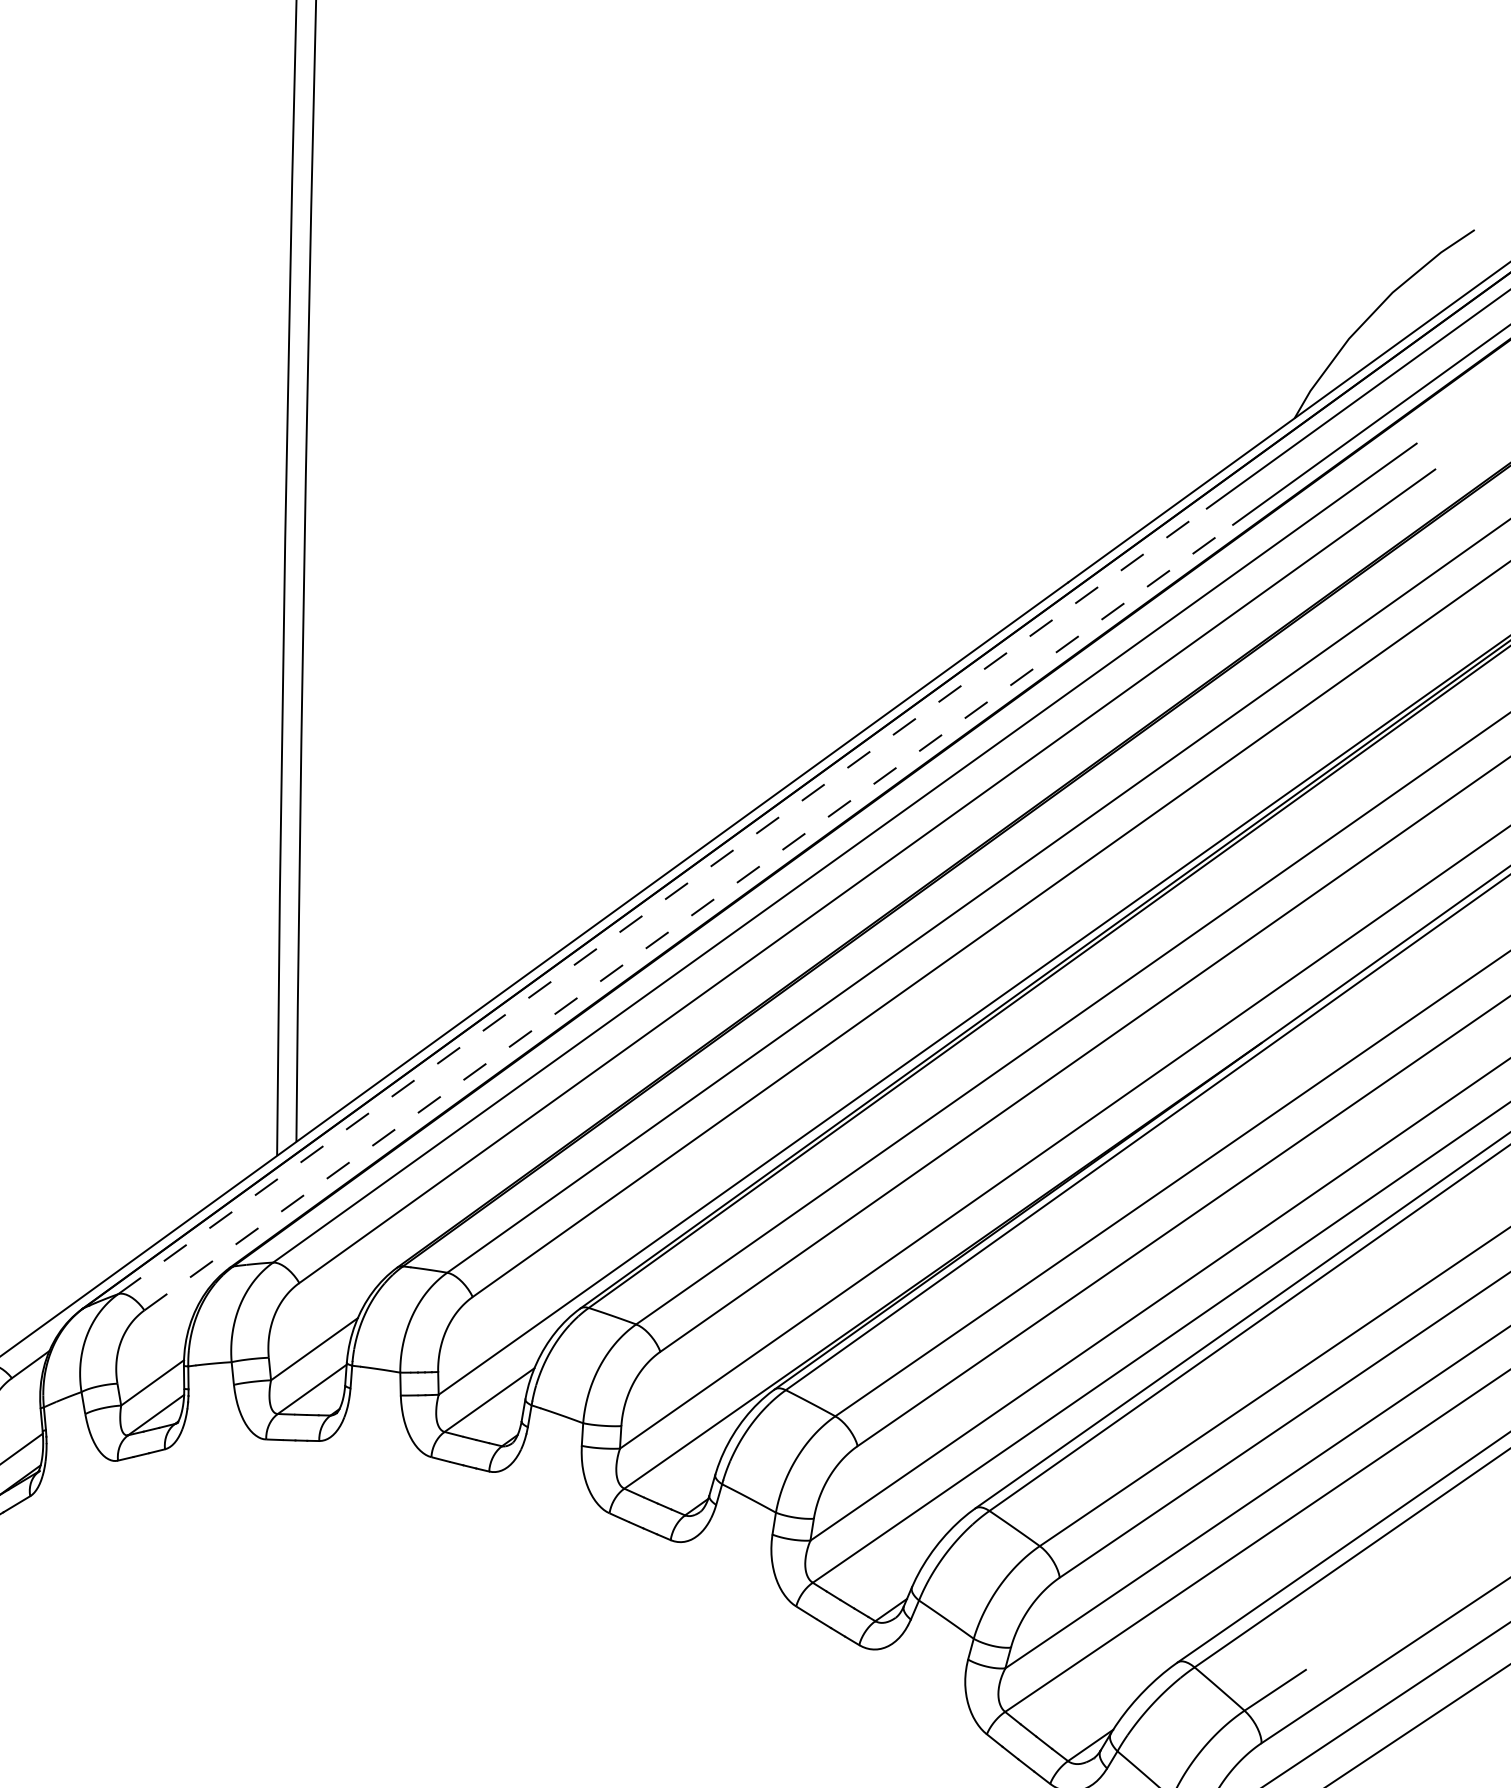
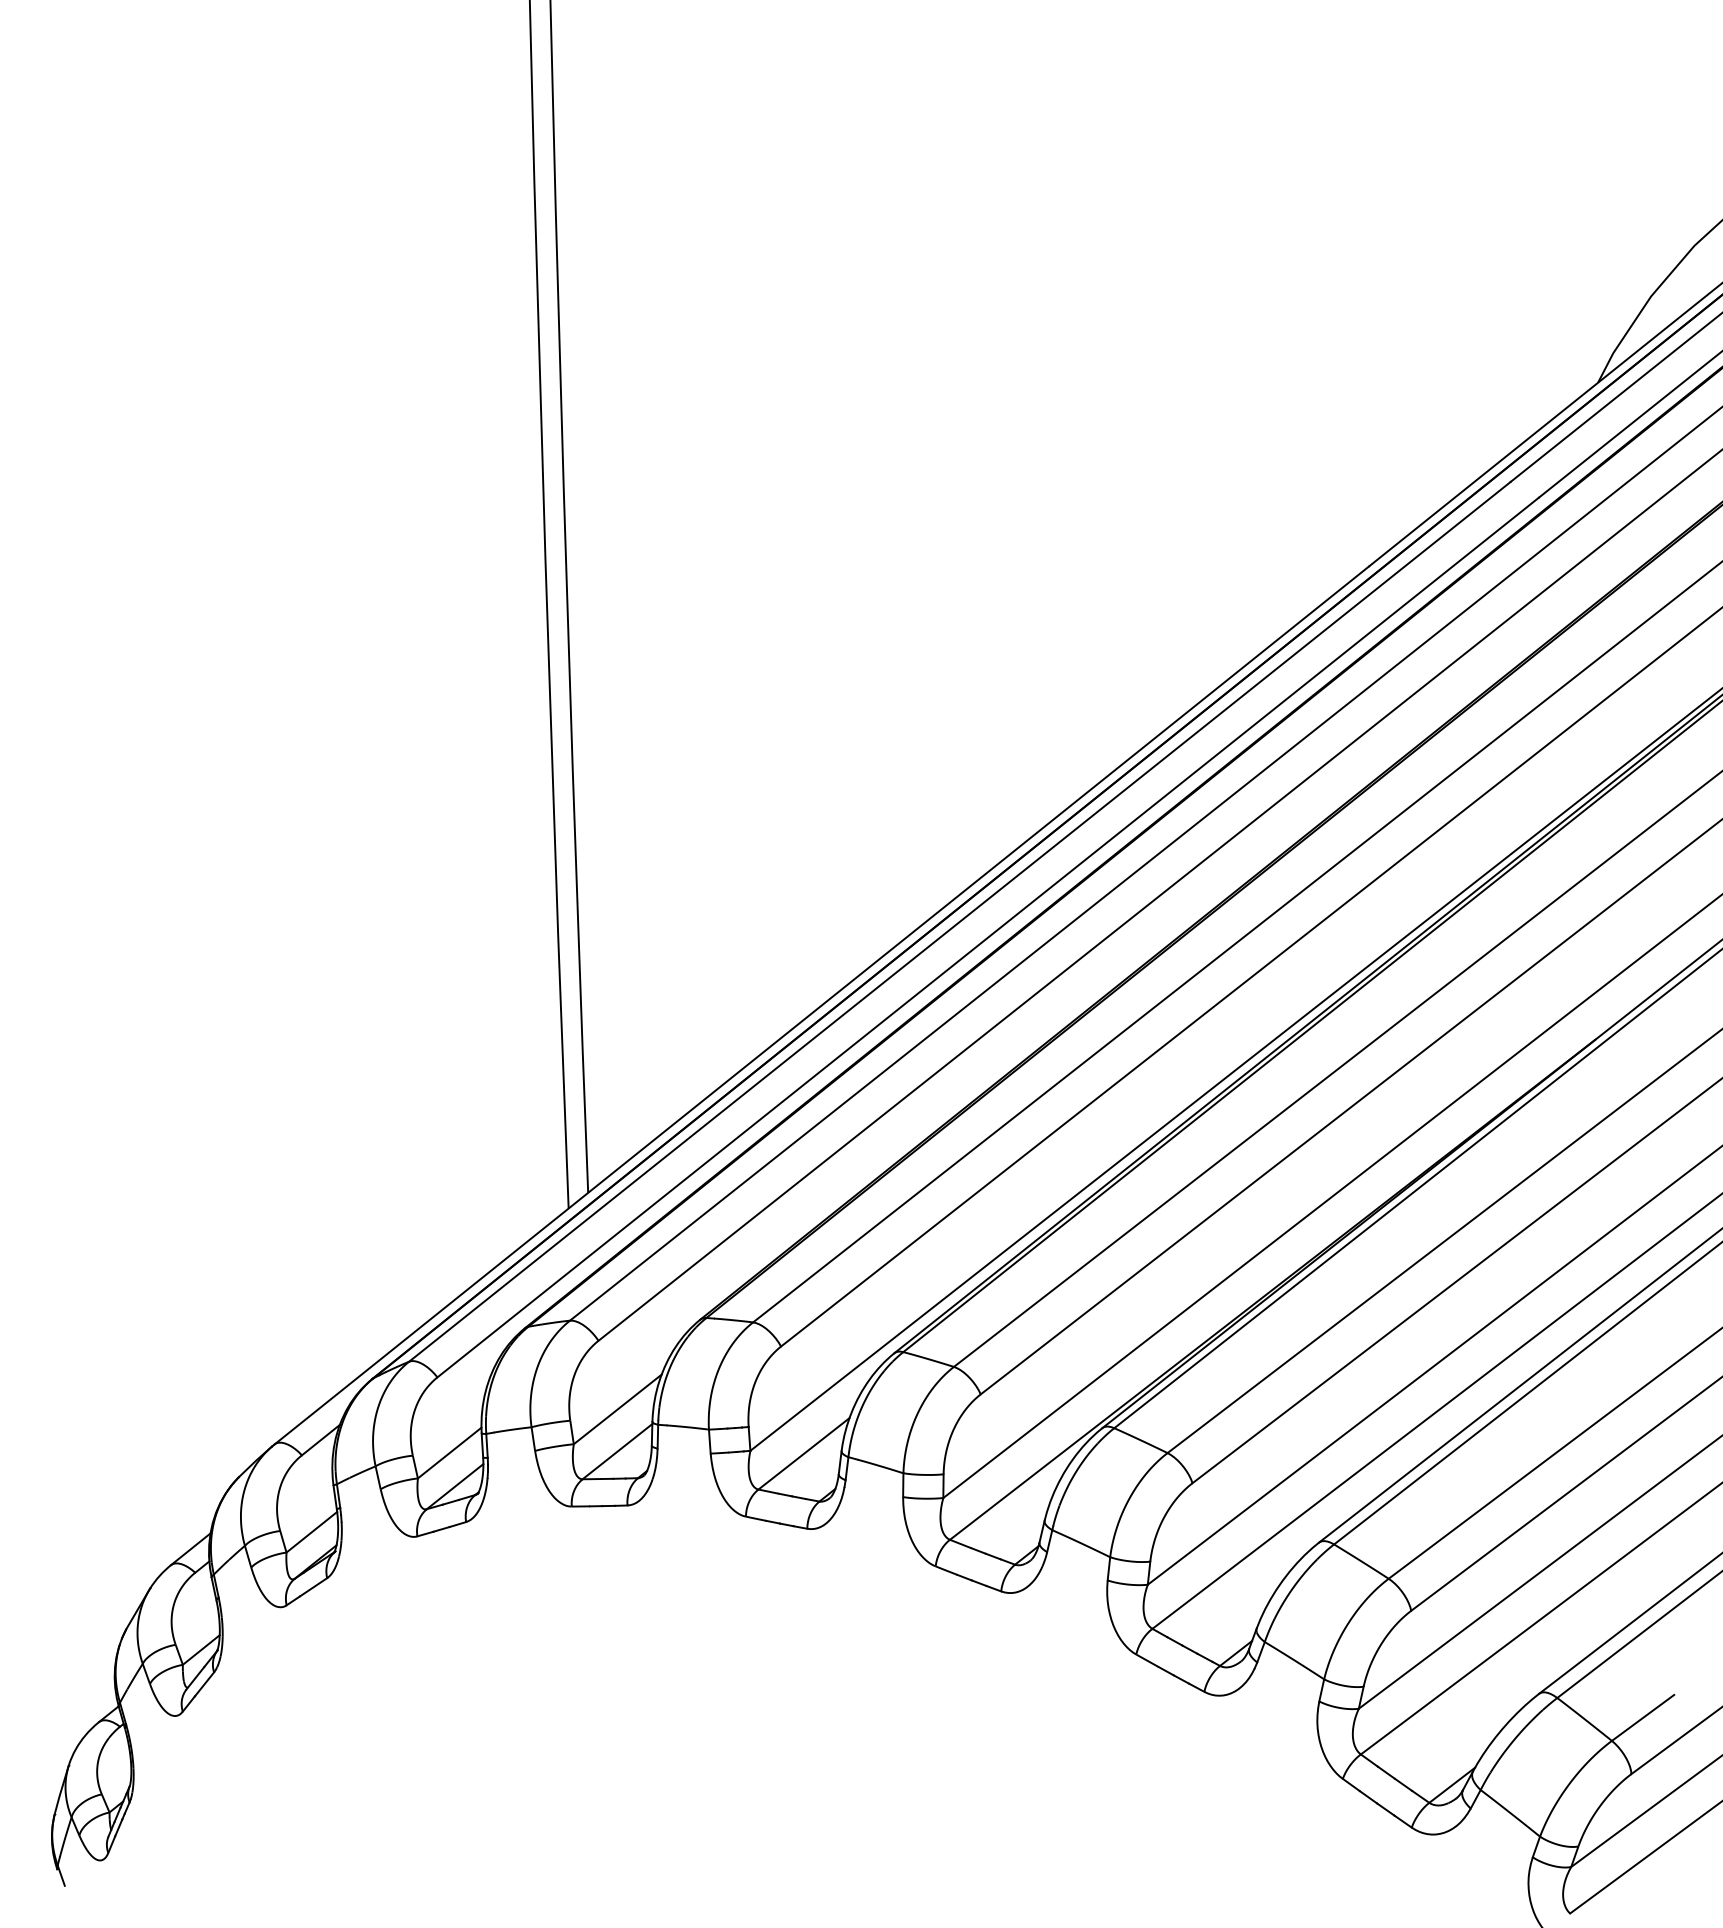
line: (662, 901) -> (959, 921), dashed -> solid
line: (689, 917) -> (988, 937), dashed -> solid

